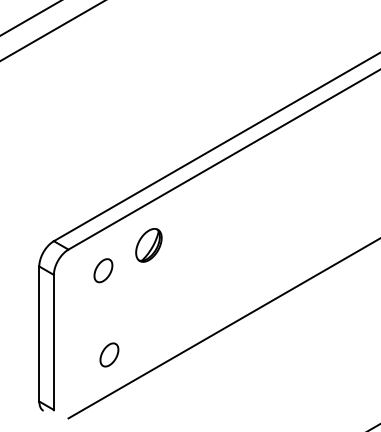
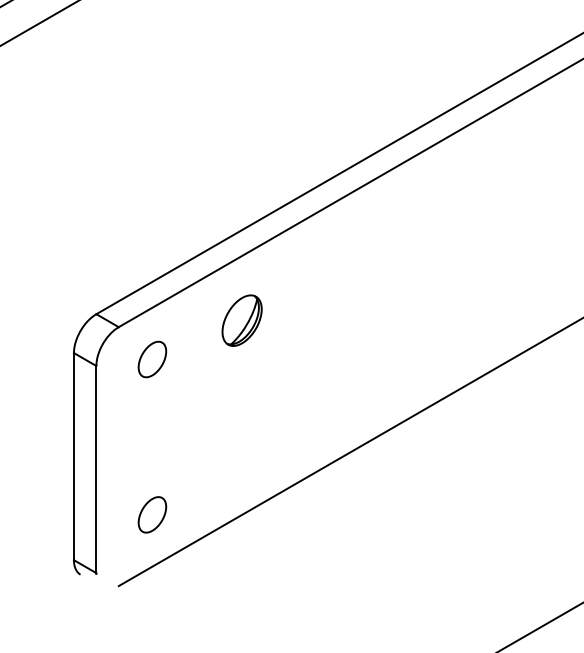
part: (103, 270) -> (152, 359), moved
part: (109, 354) -> (152, 514), moved

